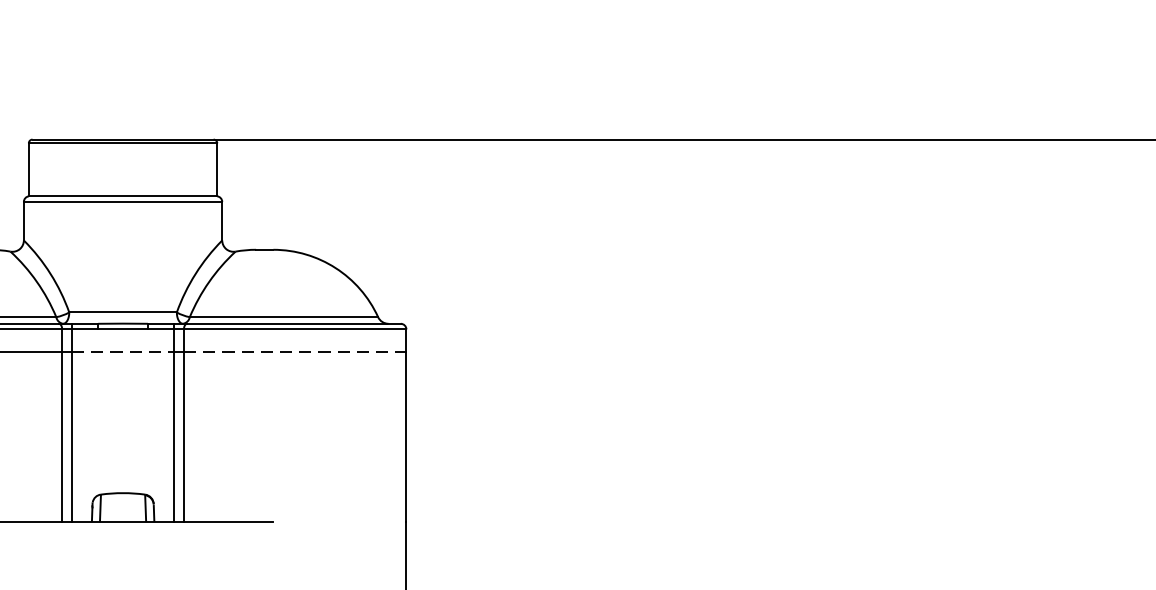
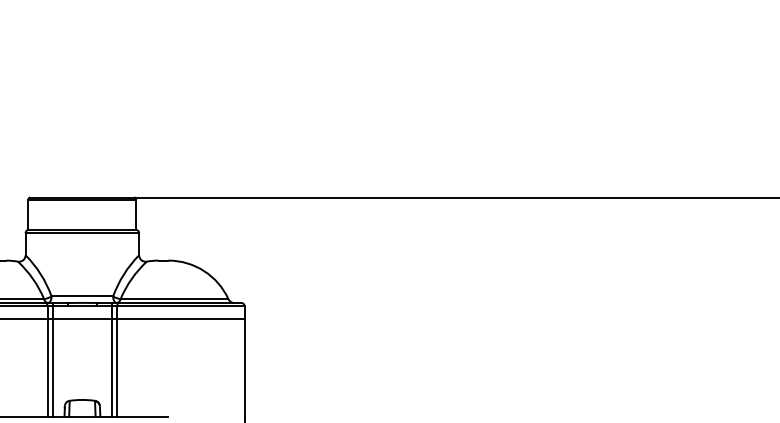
line: (123, 352) -> (82, 319), dashed -> solid
line: (294, 352) -> (180, 319), dashed -> solid

